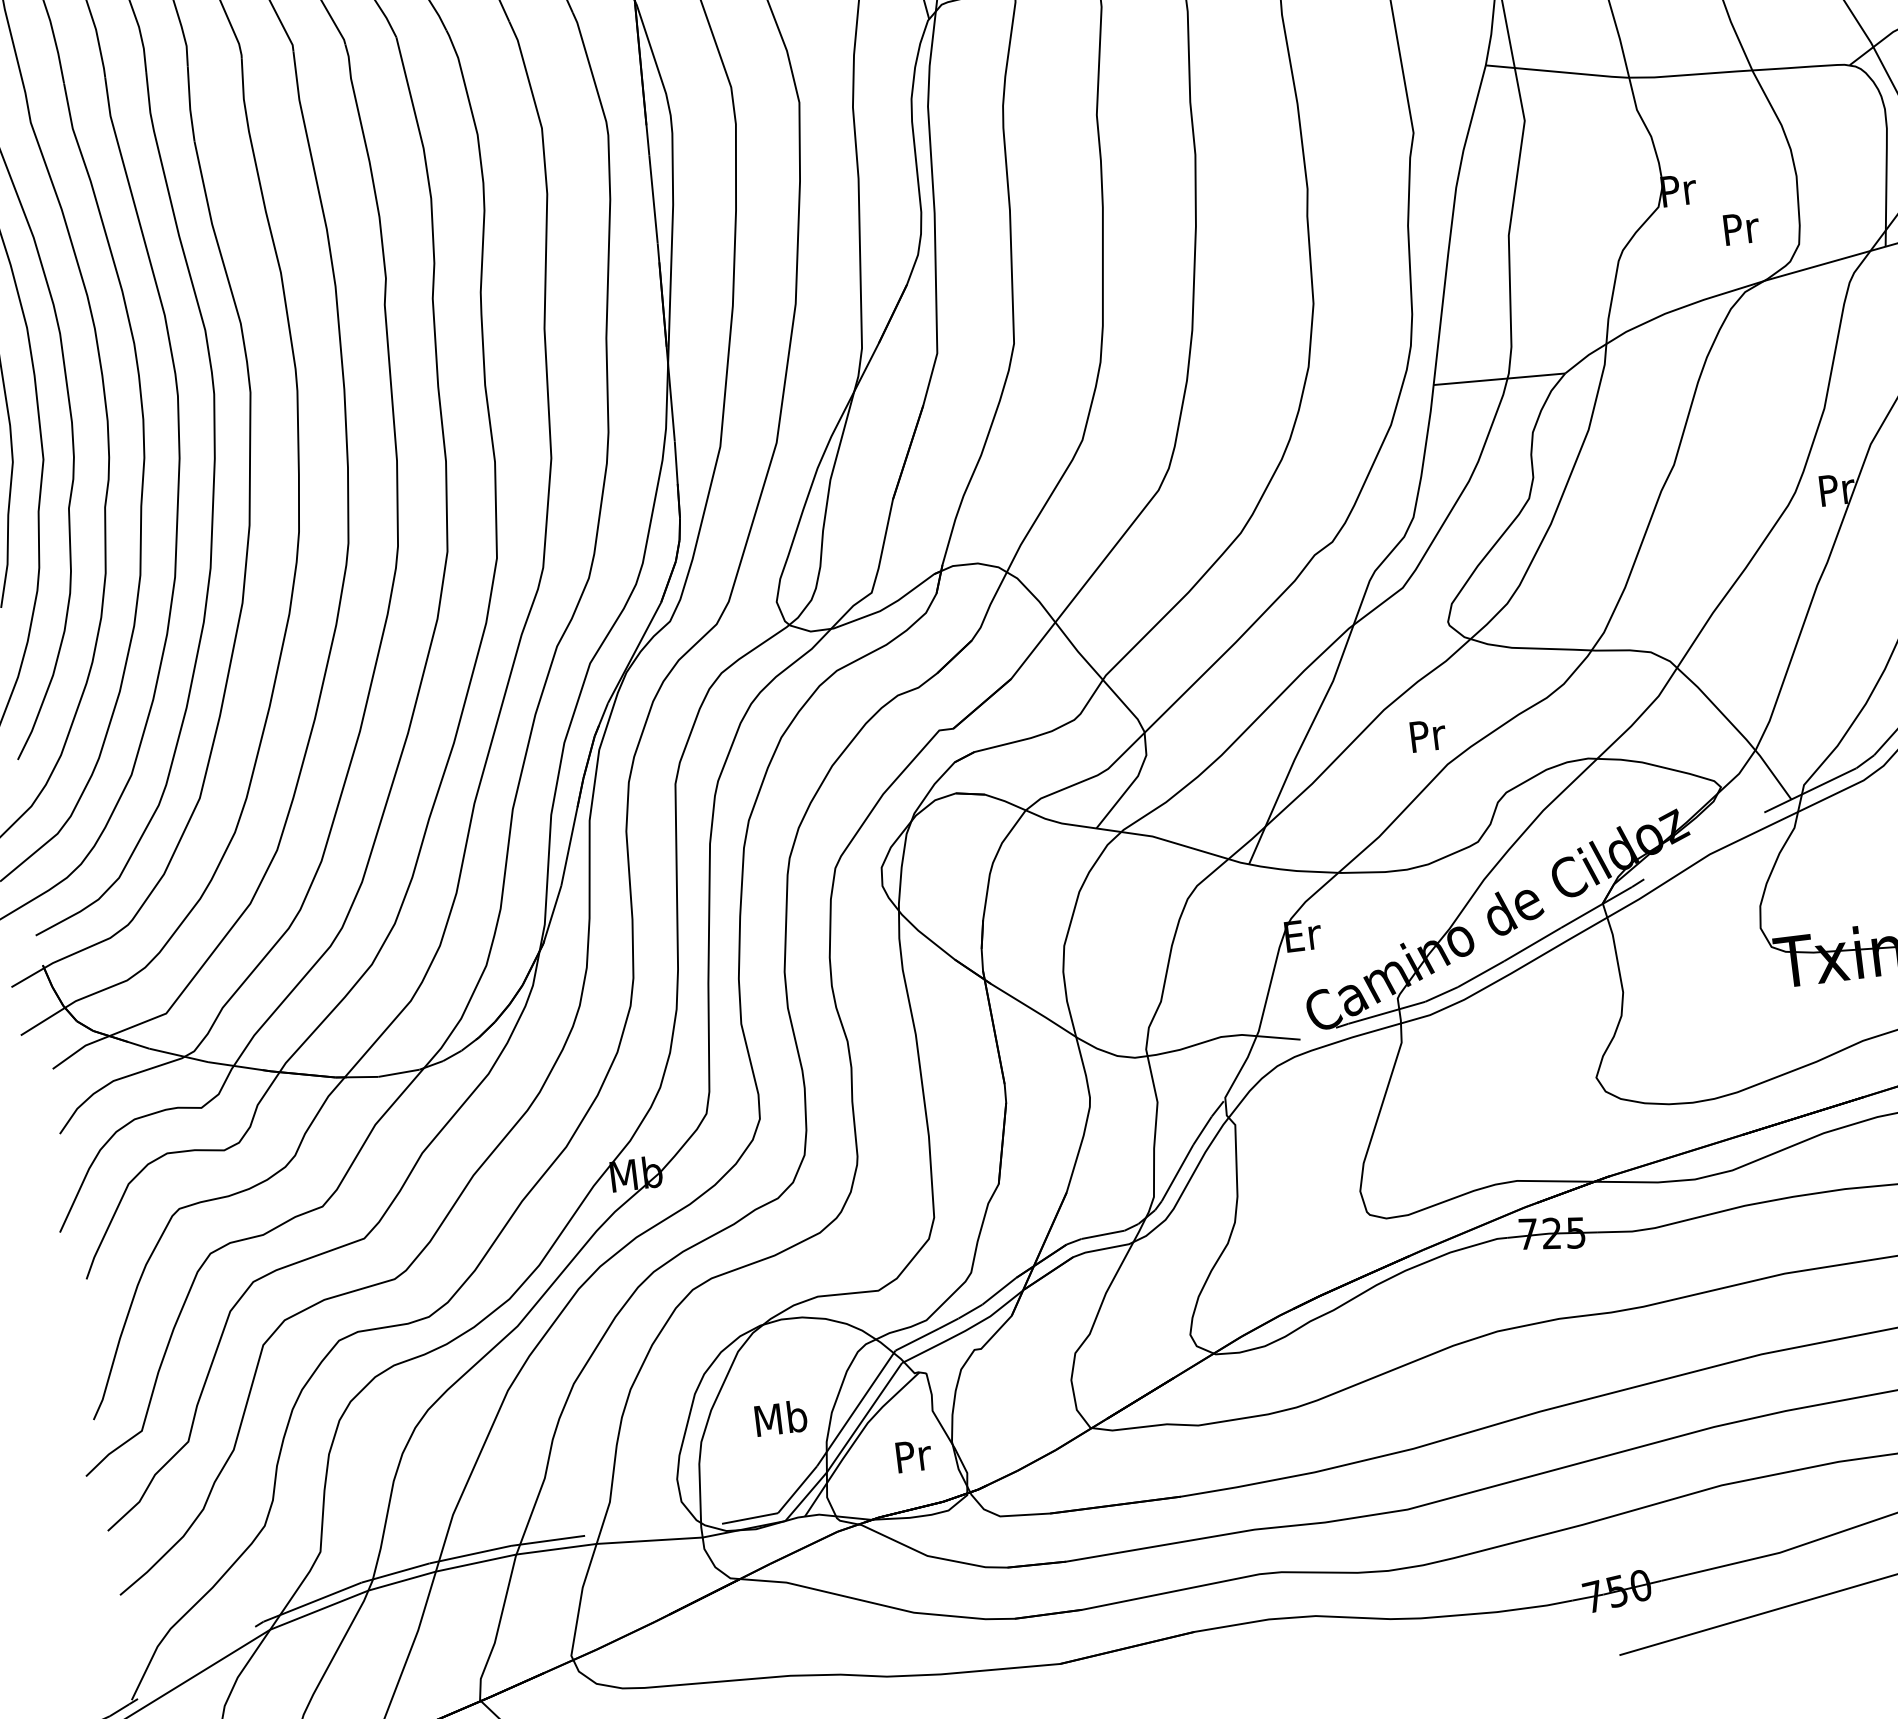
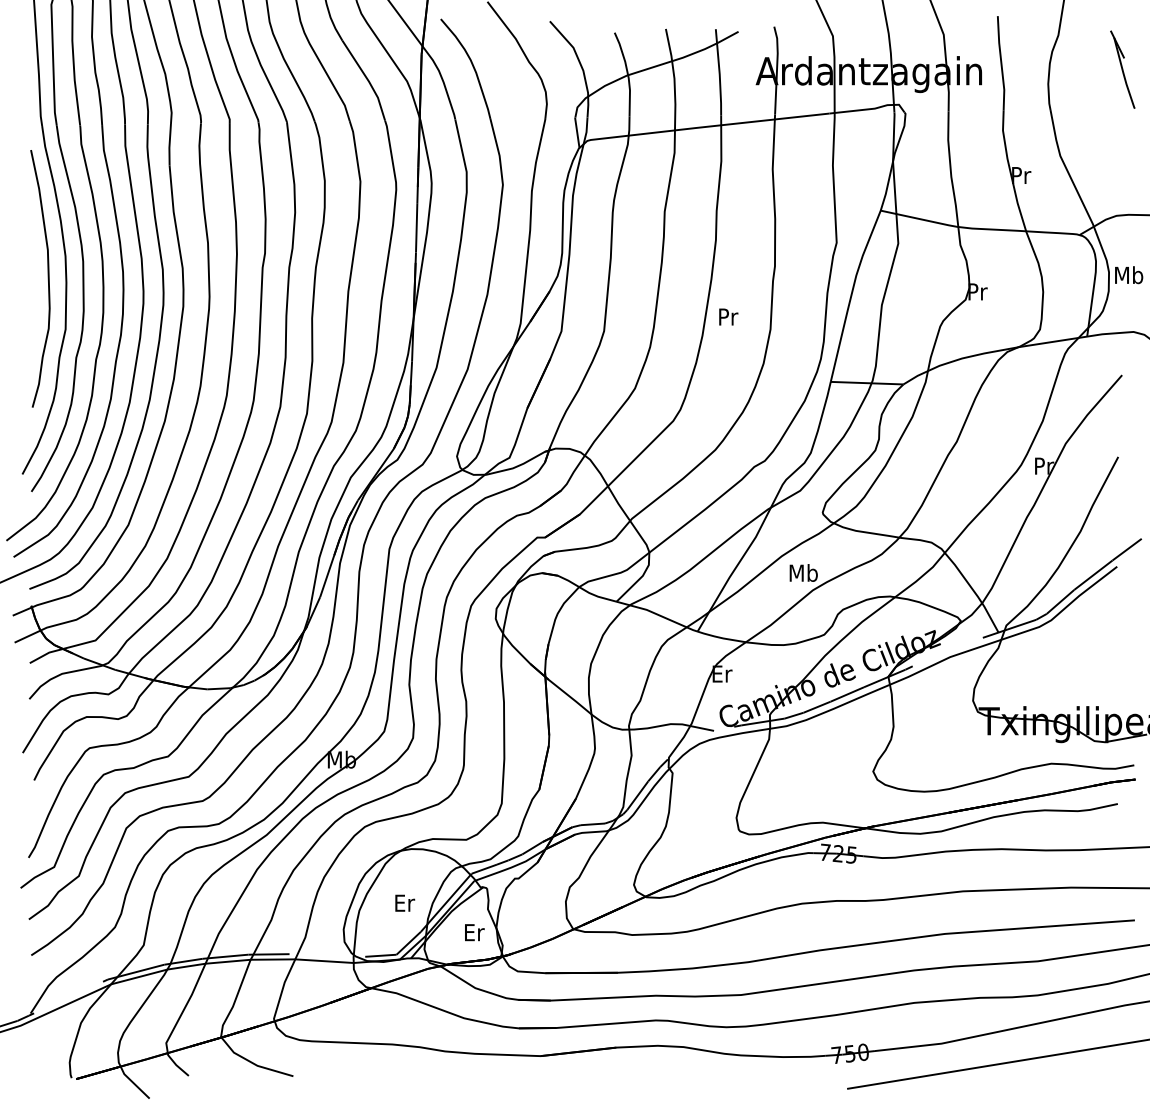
text: (1741, 227) -> (728, 316), moved
text: (1426, 734) -> (803, 572), Pr -> Mb
text: (780, 1417) -> (404, 902), Mb -> Er
text: (913, 1455) -> (474, 932), Pr -> Er

